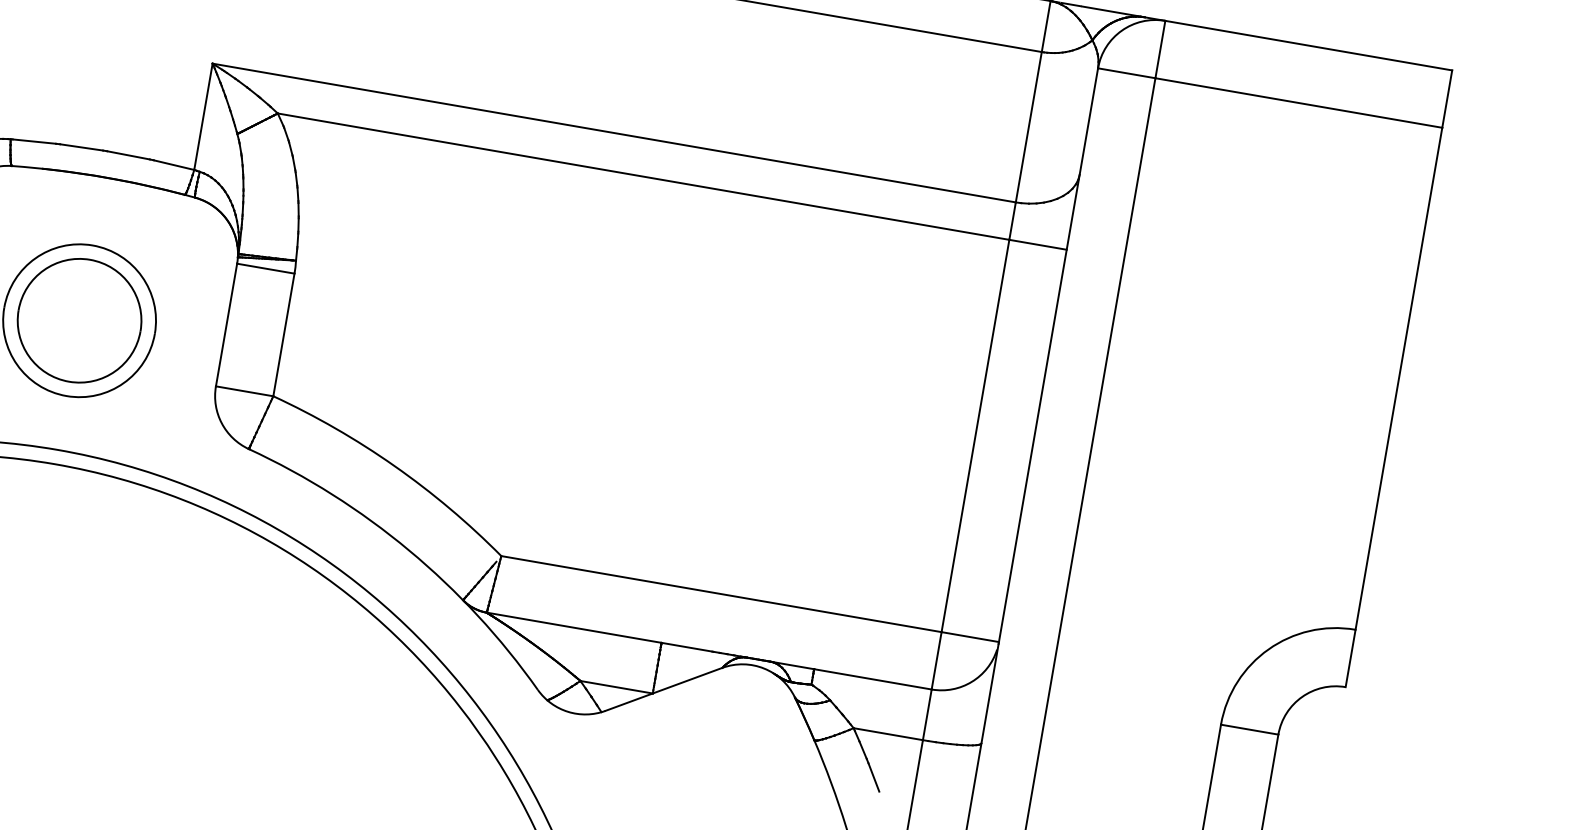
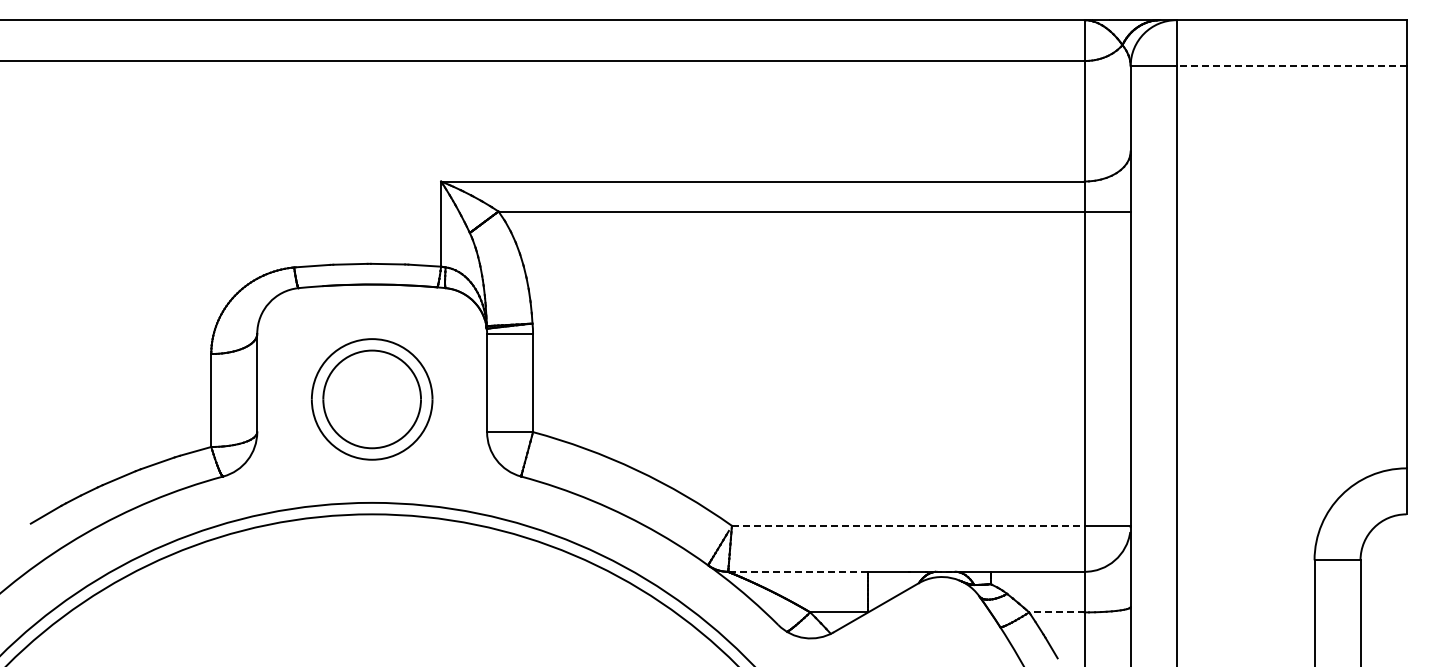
line: (1298, 103) -> (1291, 66), solid -> dashed
line: (721, 593) -> (908, 525), solid -> dashed
line: (574, 627) -> (798, 571), solid -> dashed
line: (887, 734) -> (1056, 612), solid -> dashed

